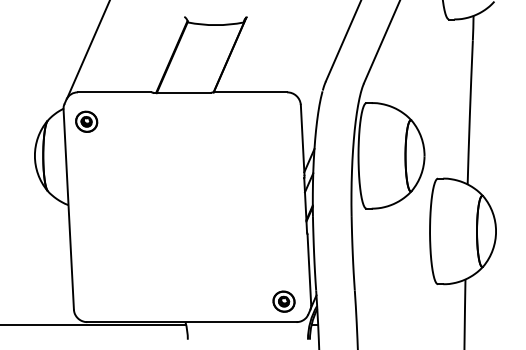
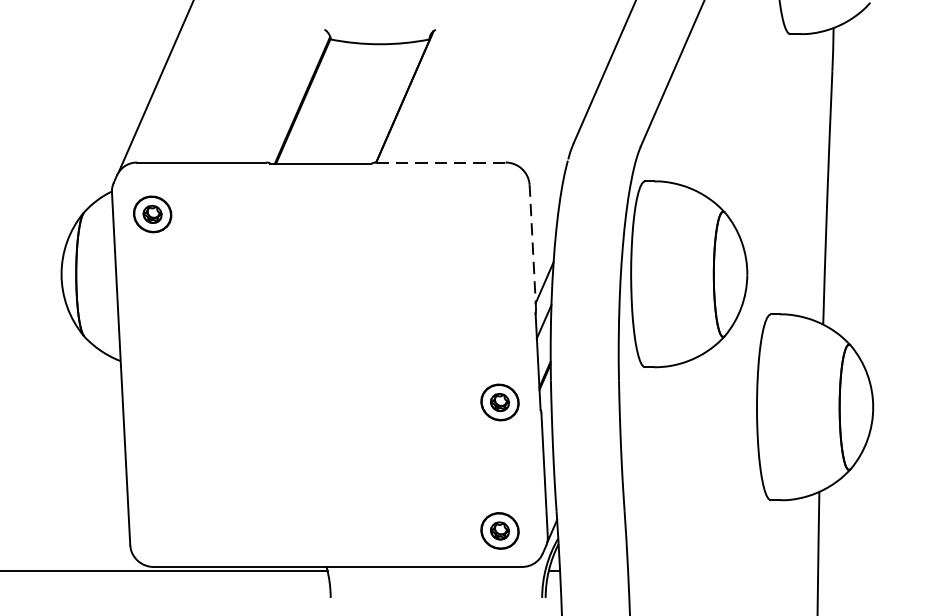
line: (250, 92) -> (440, 162), solid -> dashed
line: (302, 140) -> (532, 247), solid -> dashed
part: (283, 228) -> (499, 402), added

